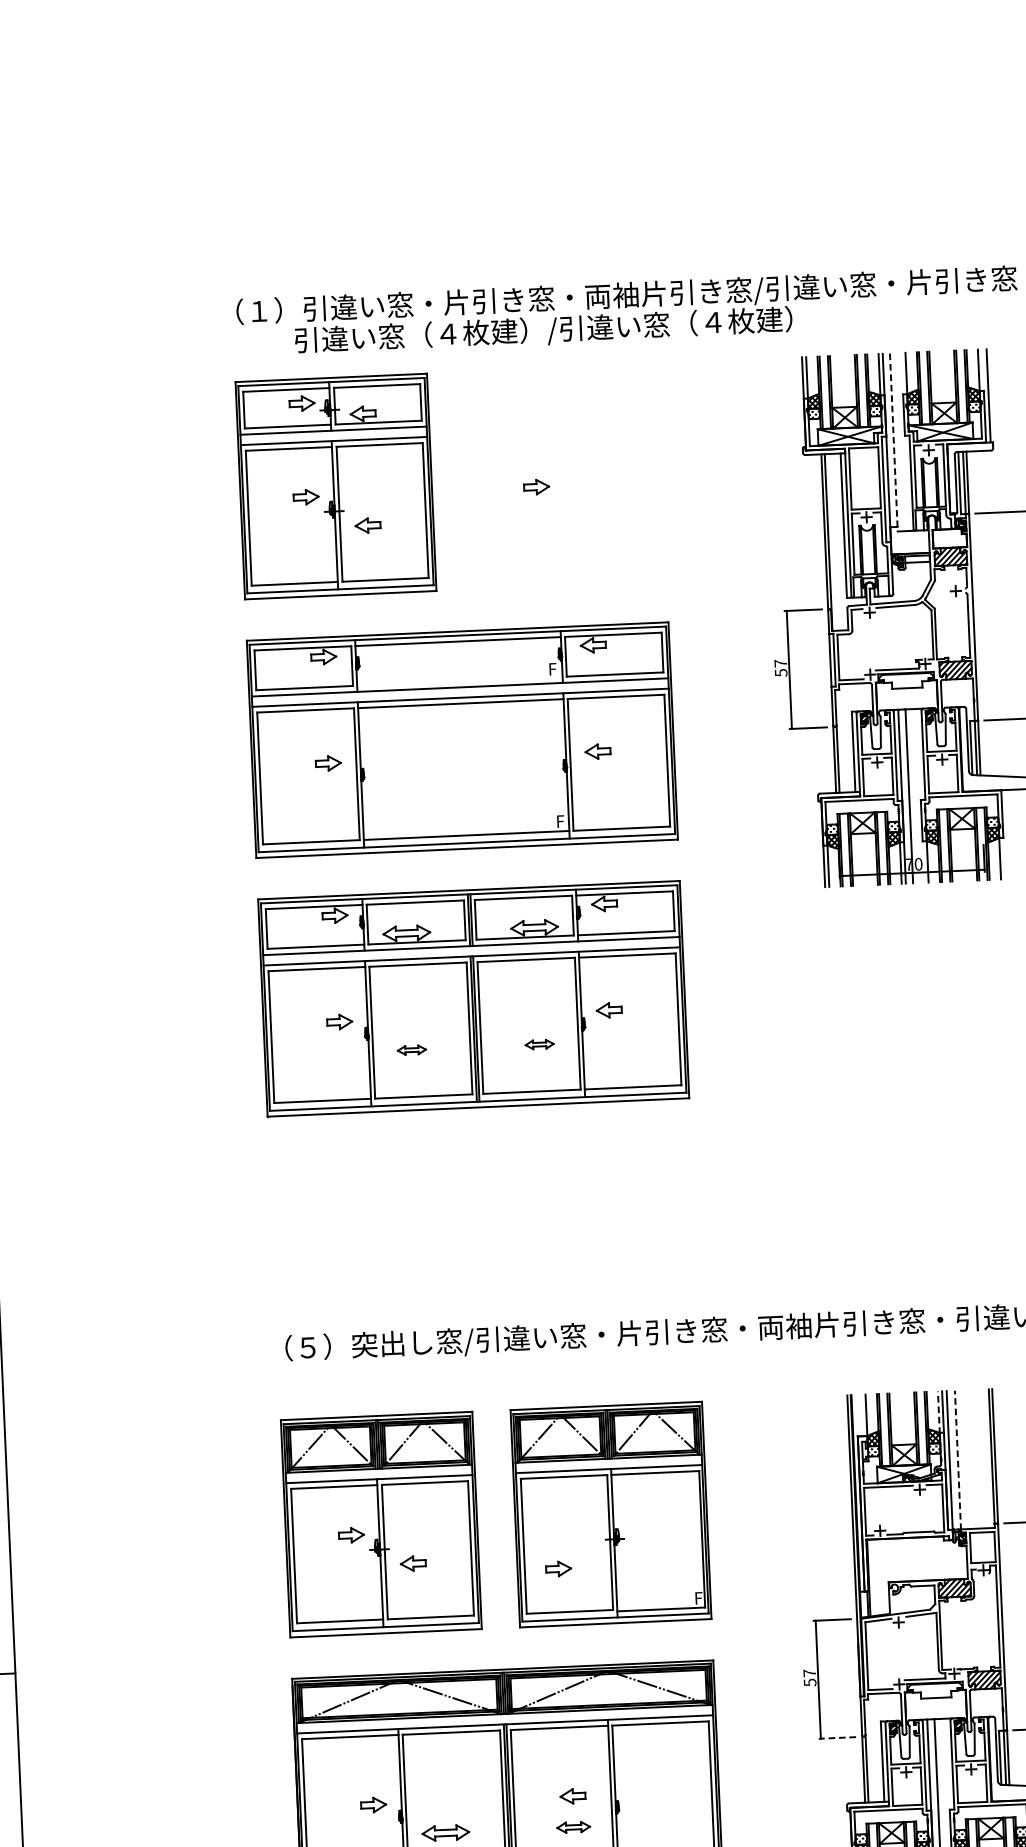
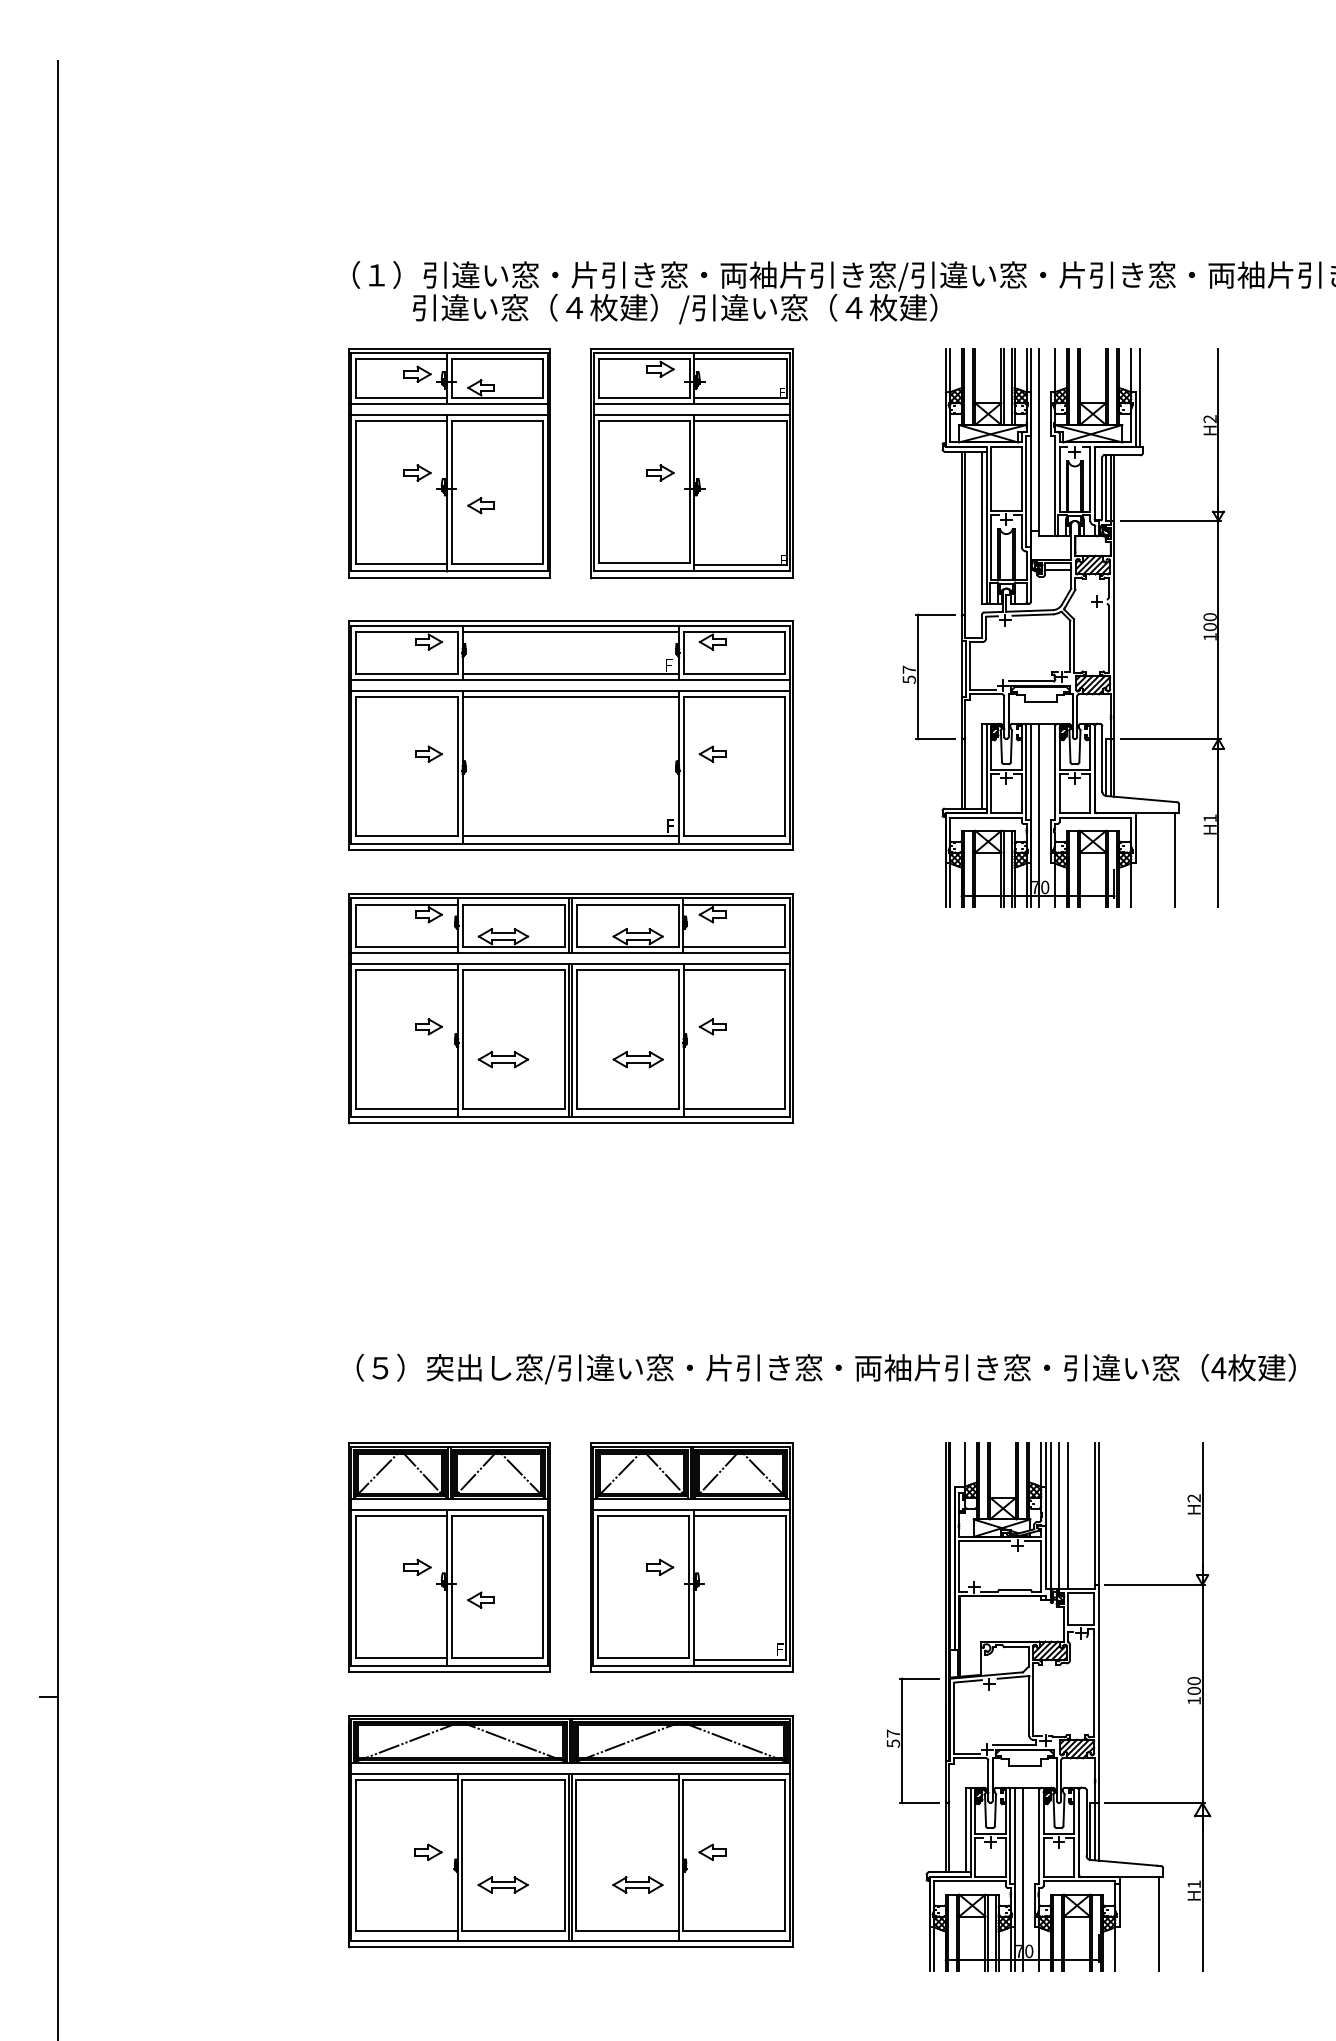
line: (893, 442) -> (1038, 442), dashed -> solid
part: (565, 476) -> (691, 463), added
line: (459, 681) -> (570, 673), added
part: (539, 1044) -> (637, 1059), size x1.67
part: (411, 1049) -> (503, 1059), size x1.67
line: (939, 1411) -> (1041, 1464), dashed -> solid
line: (958, 1460) -> (1059, 1516), dashed -> solid
line: (965, 1460) -> (1067, 1516), added
part: (559, 1568) -> (660, 1566), moved
line: (837, 1738) -> (919, 1803), dashed -> solid
part: (572, 1795) -> (712, 1851), moved
part: (573, 1826) -> (637, 1884), size x1.43

